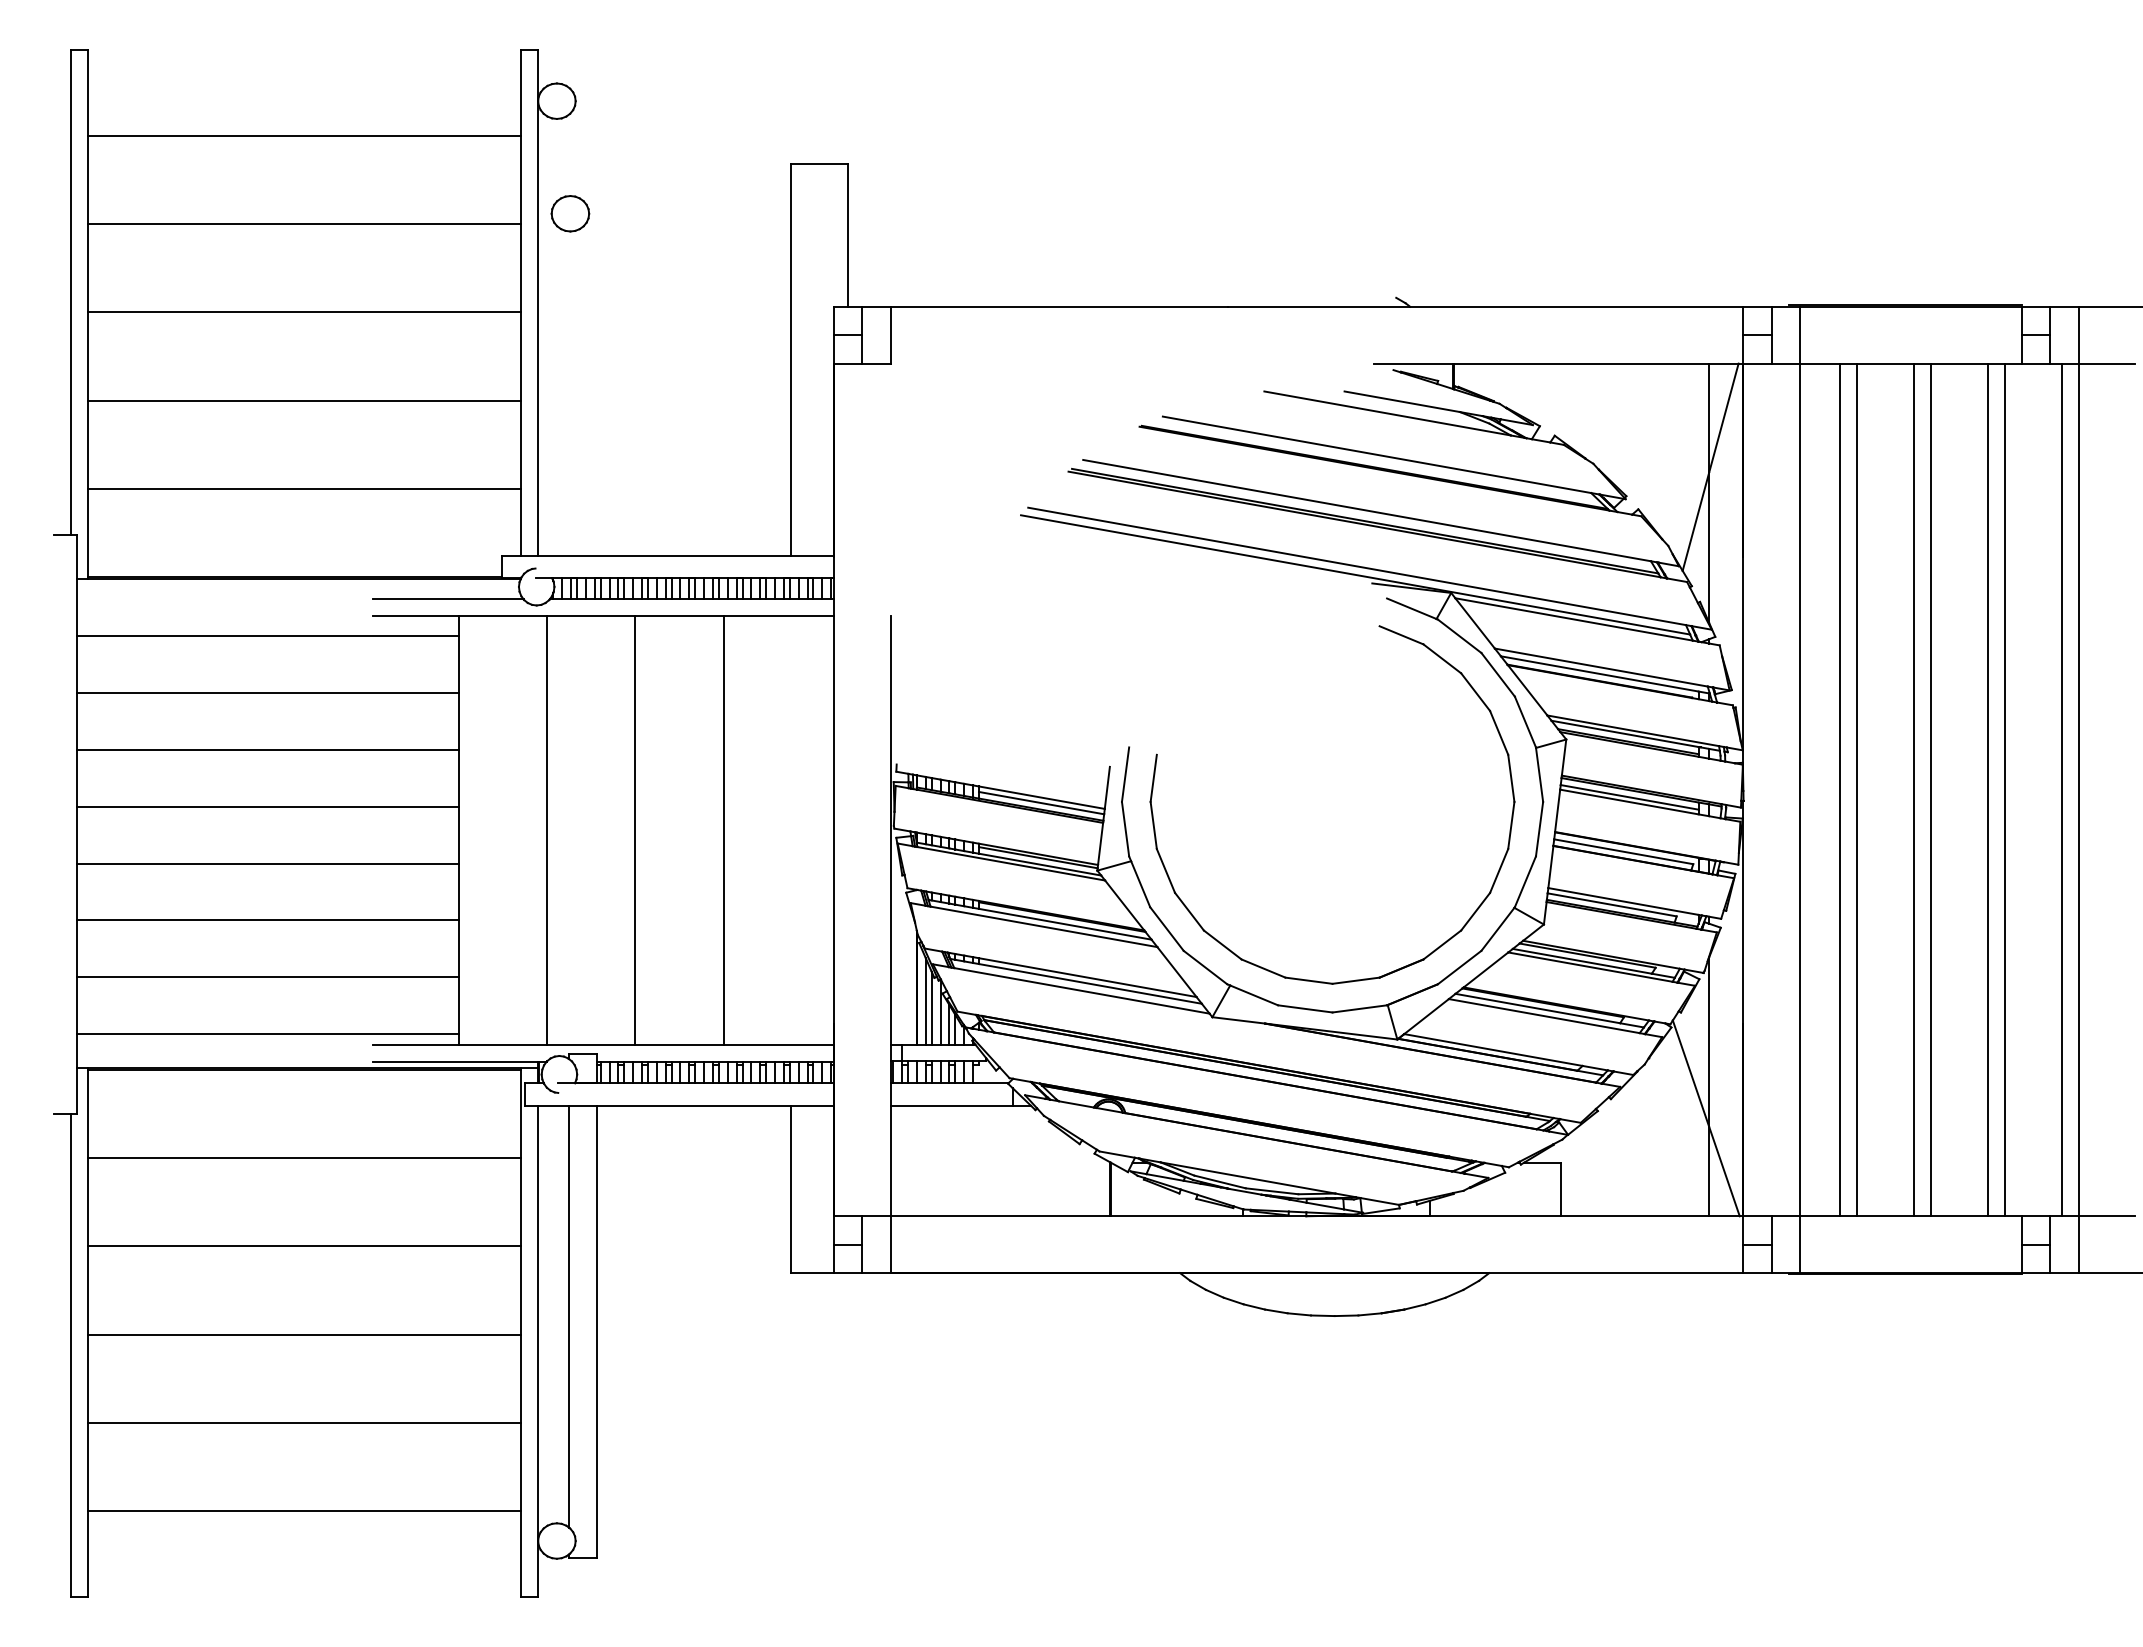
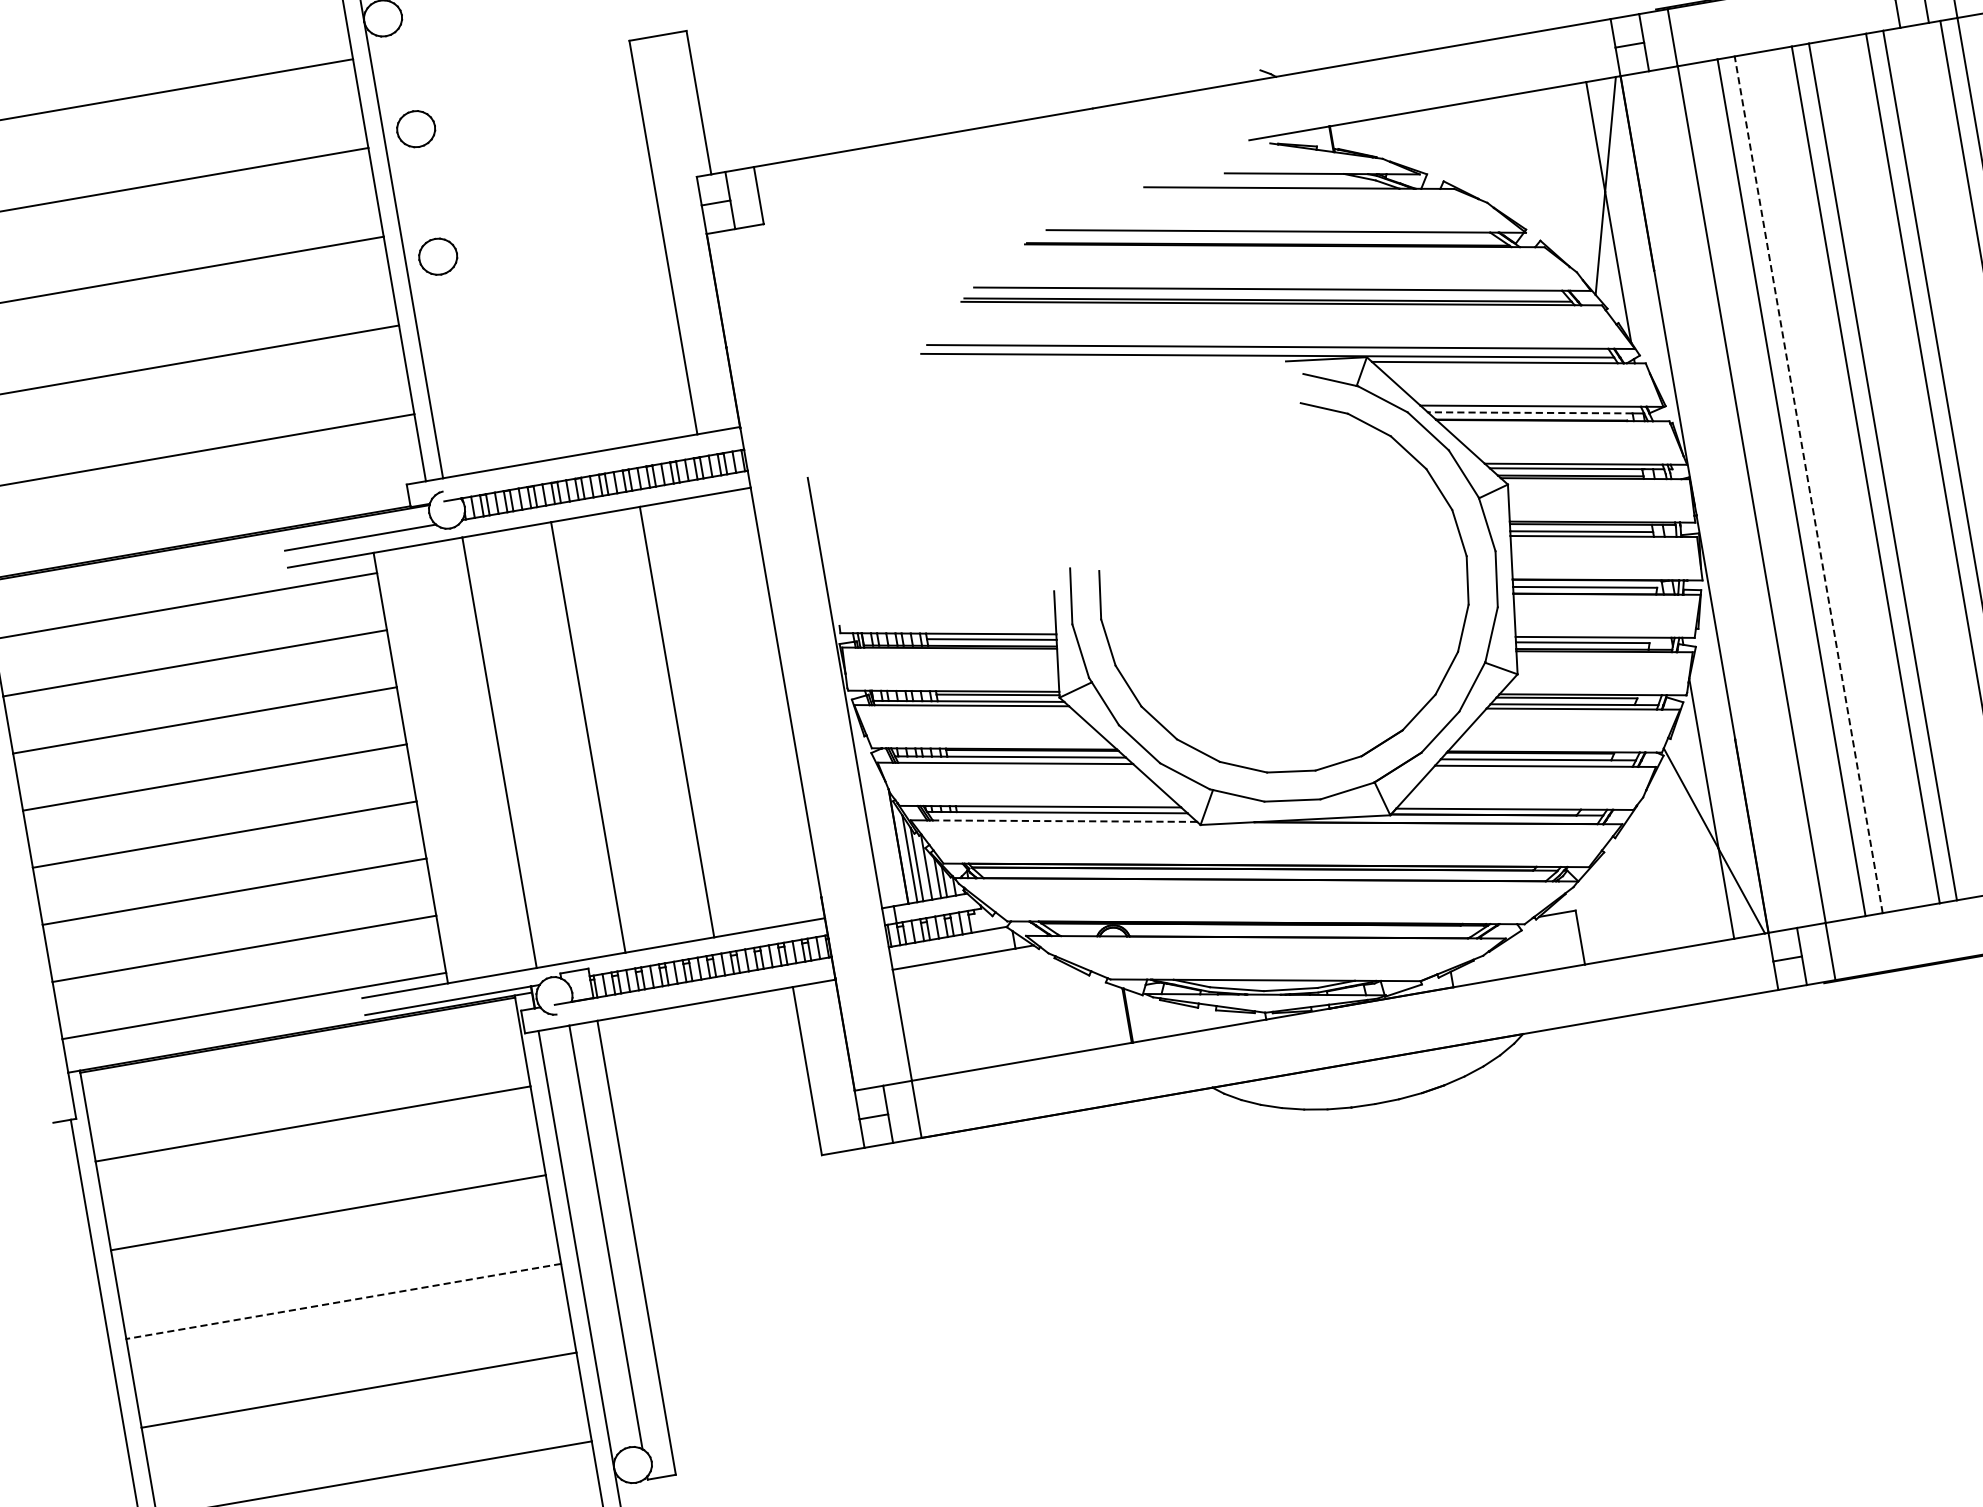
part: (570, 340) -> (438, 256), added
line: (1599, 673) -> (1529, 412), solid -> dashed
line: (1856, 789) -> (1808, 484), solid -> dashed
line: (1081, 990) -> (1064, 820), solid -> dashed
line: (304, 1334) -> (343, 1301), solid -> dashed

